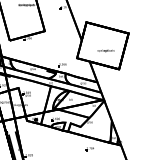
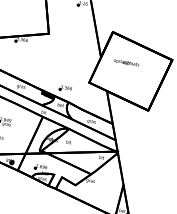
text: (105, 50) -> (125, 62), moved

